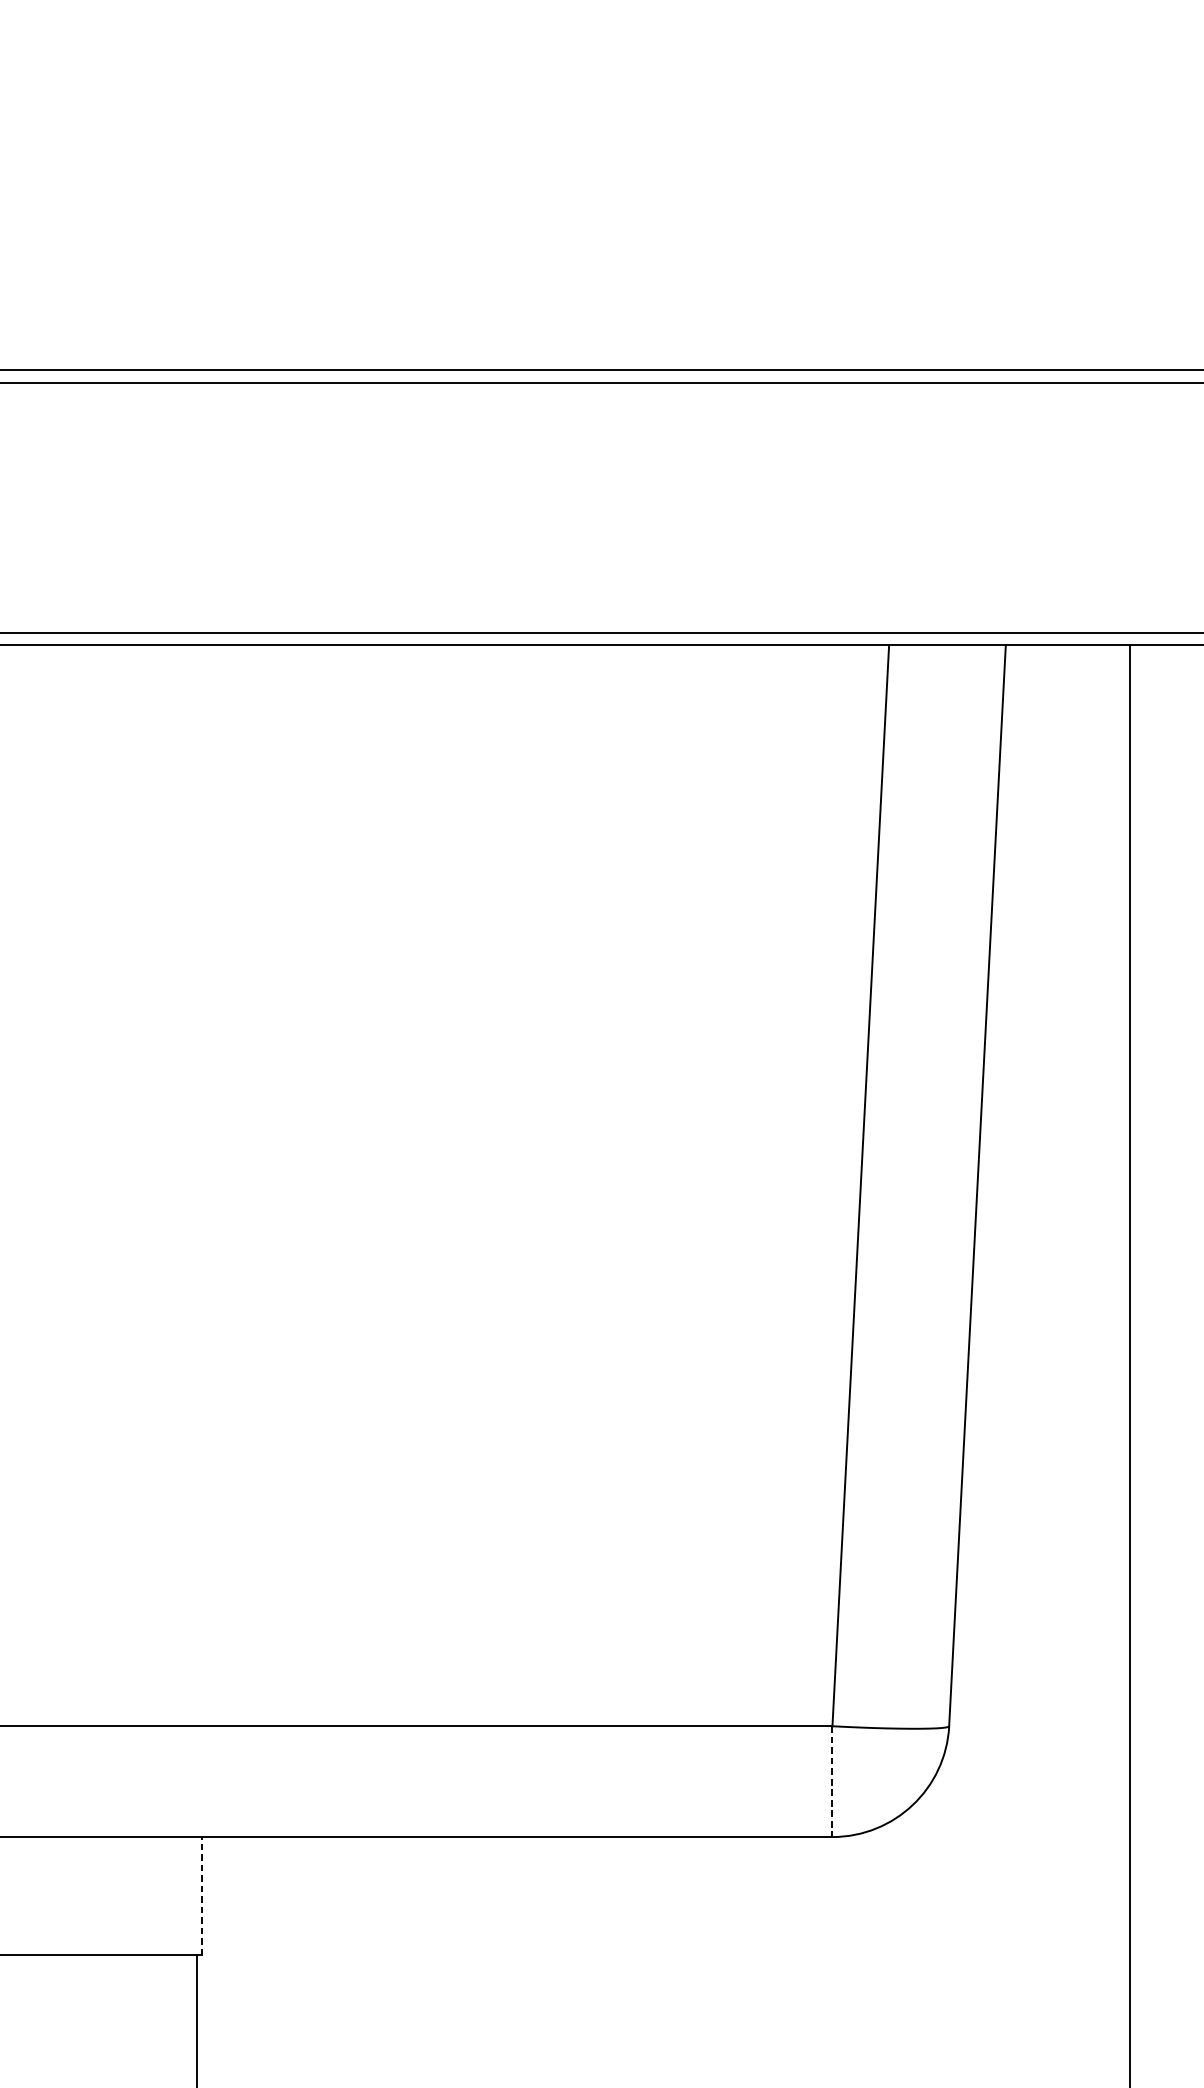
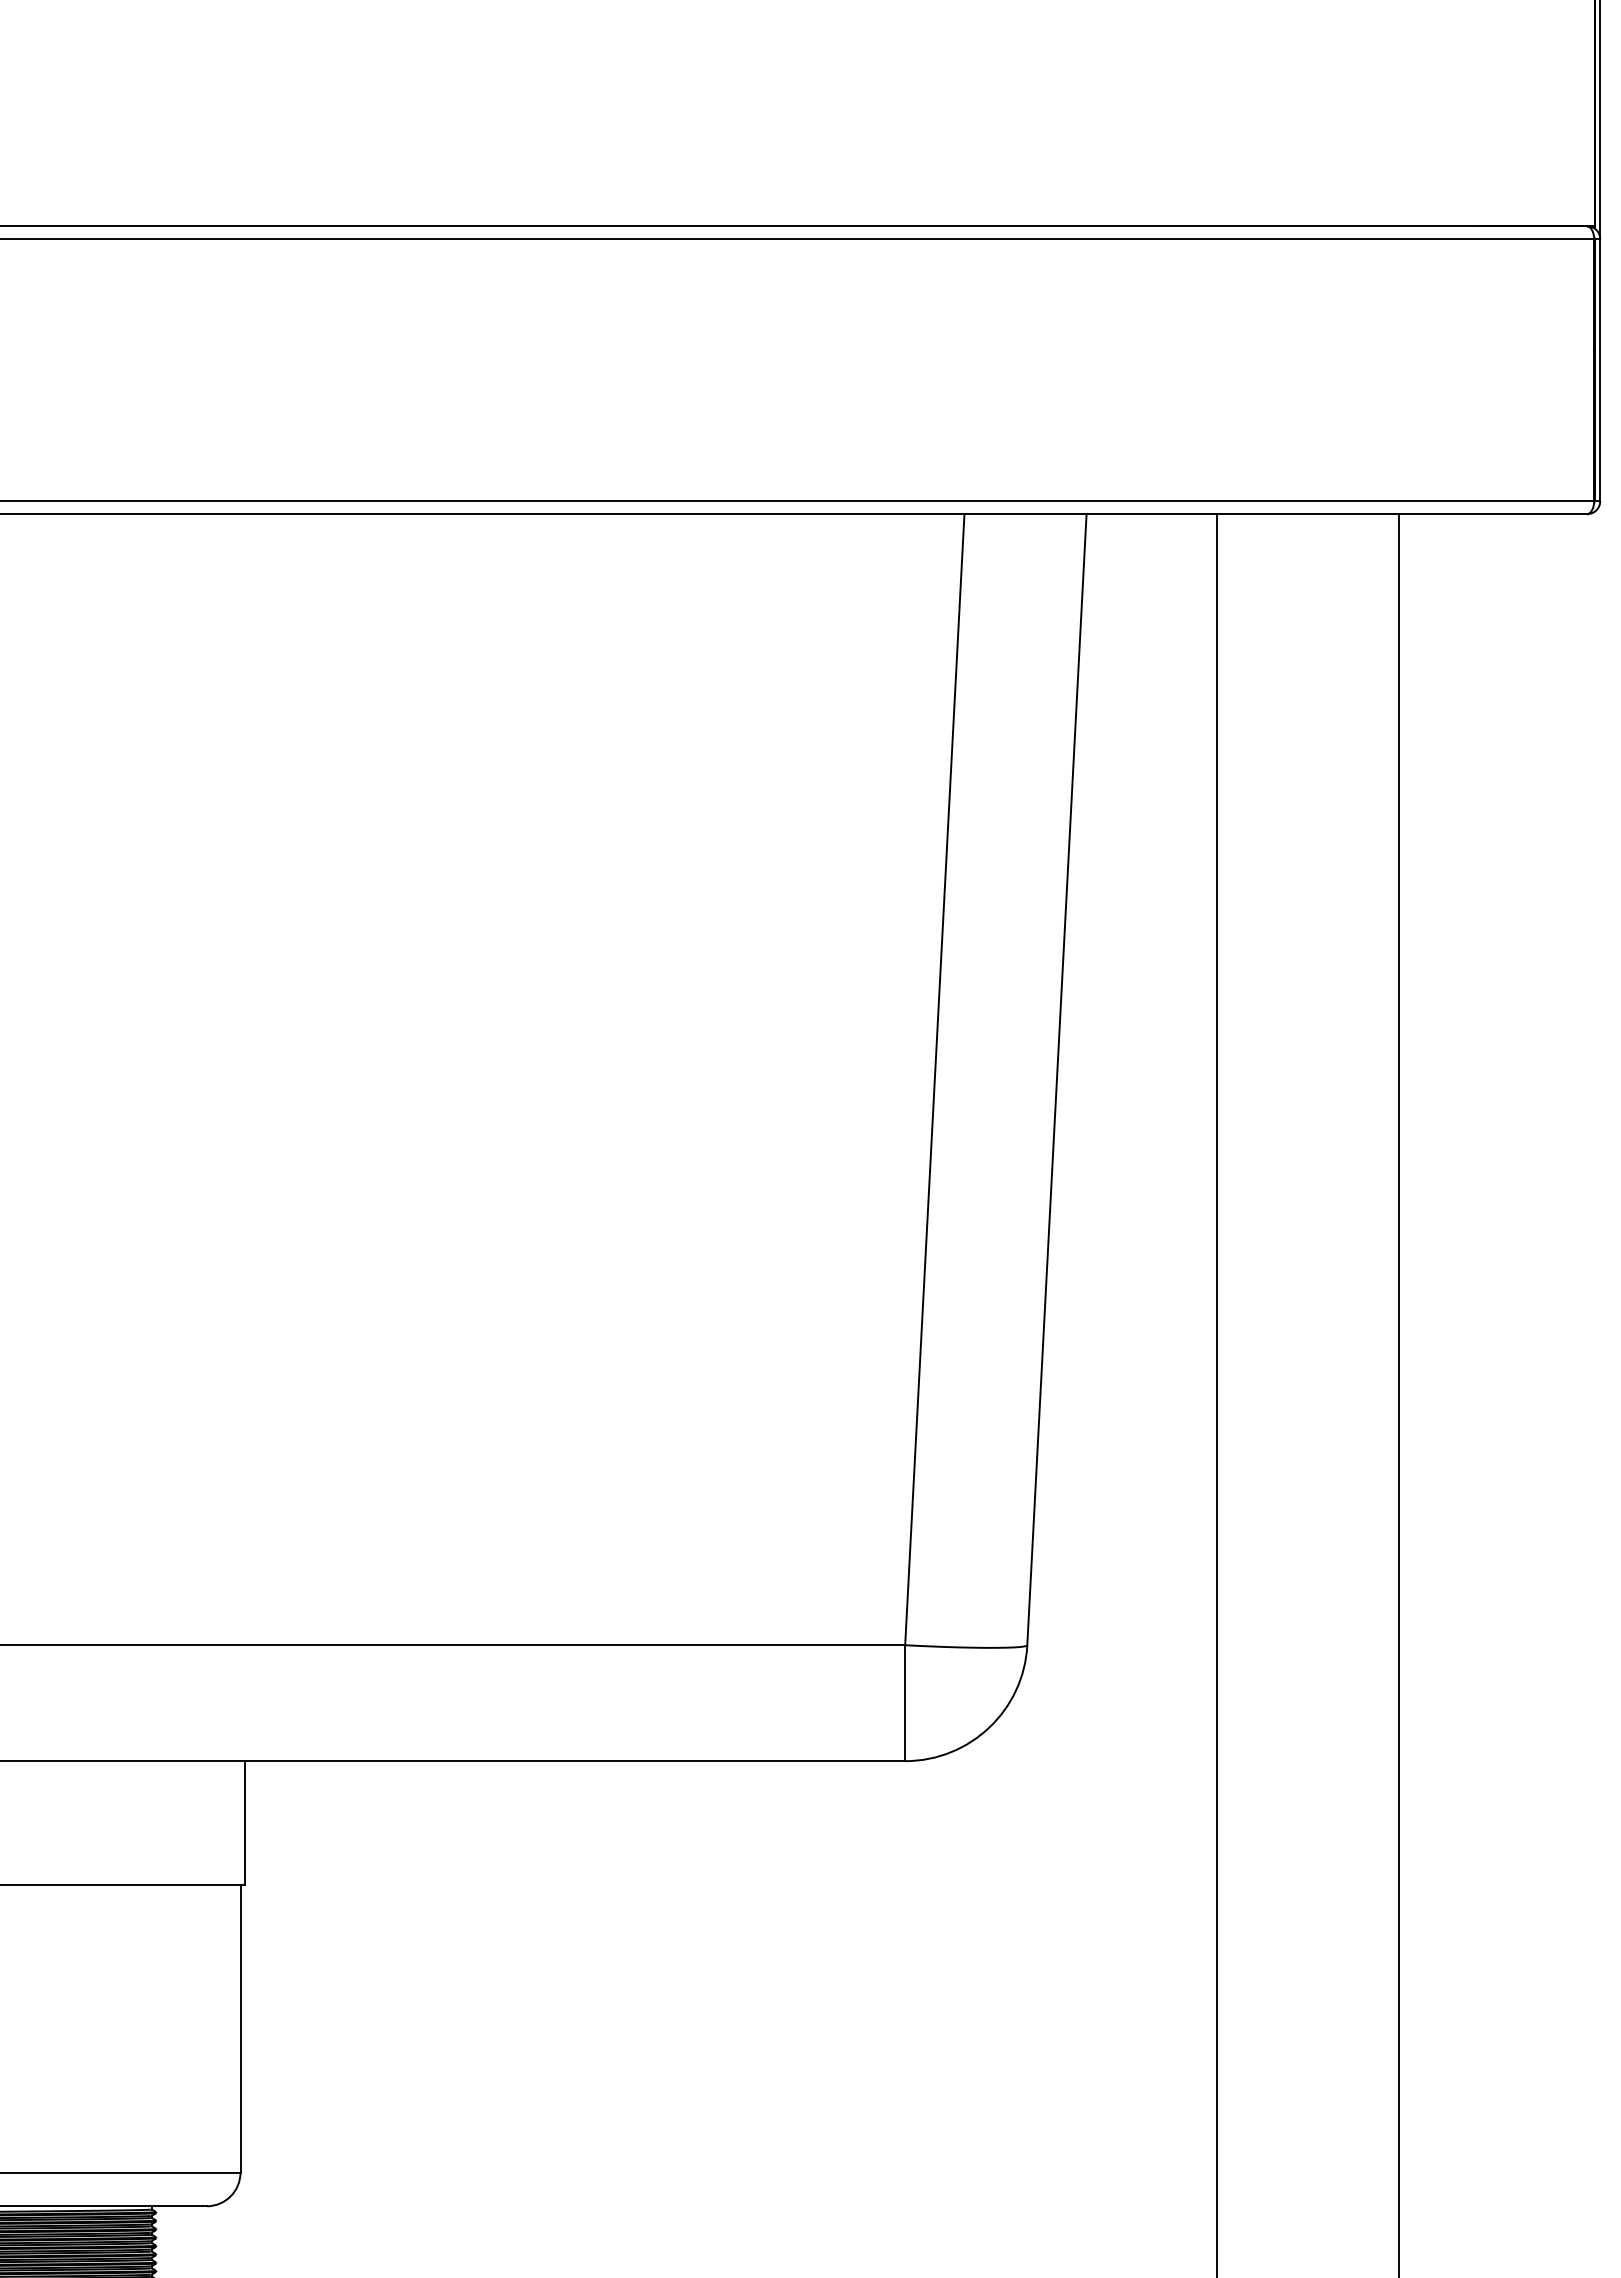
line: (832, 1781) -> (905, 1703), dashed -> solid
line: (202, 1896) -> (245, 1823), dashed -> solid

